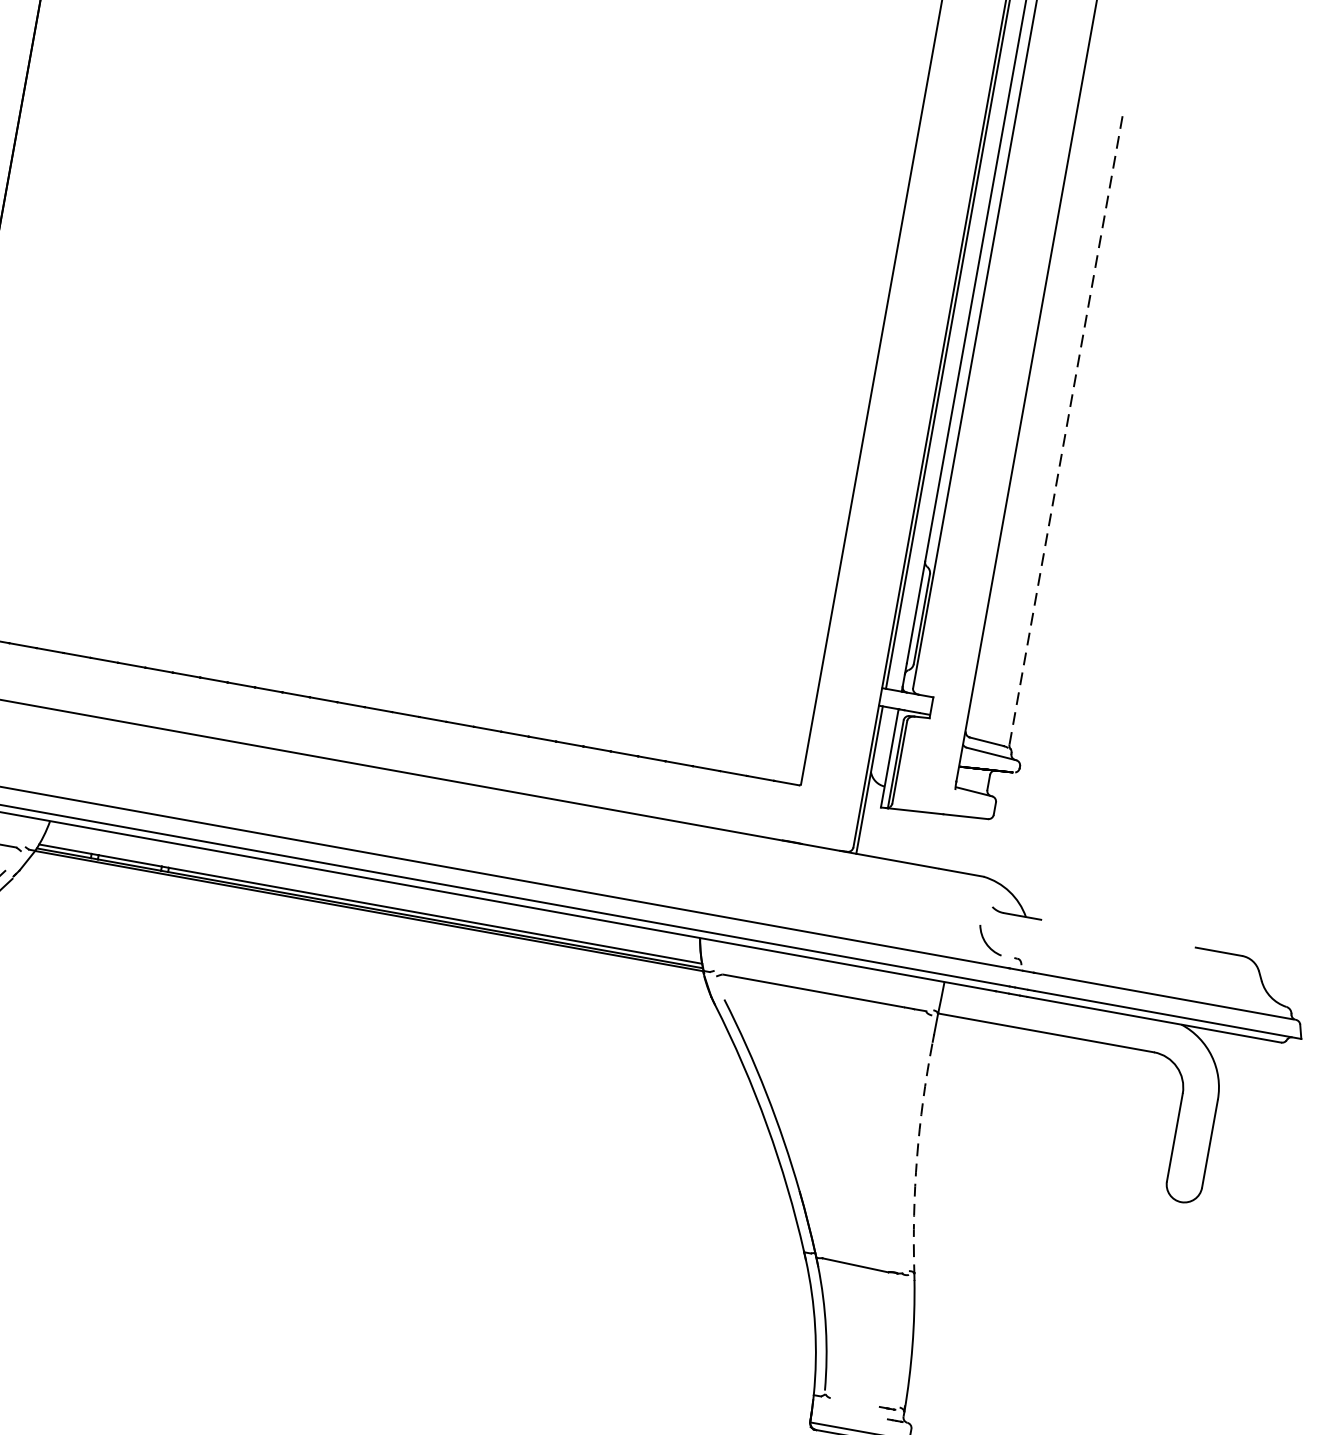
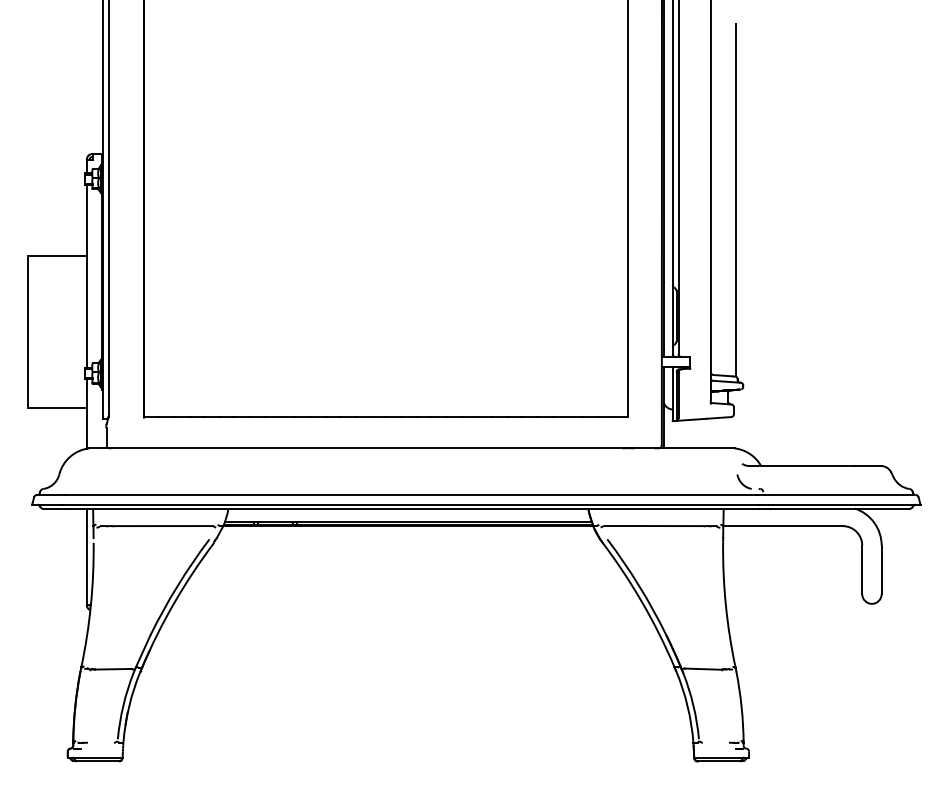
line: (1066, 427) -> (735, 199), dashed -> solid
line: (1118, 932) -> (812, 465), added
arc: (916, 1157) -> (725, 605), dashed -> solid

